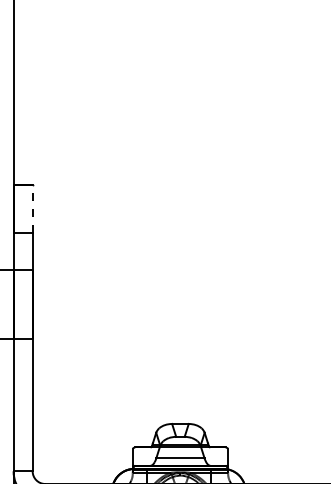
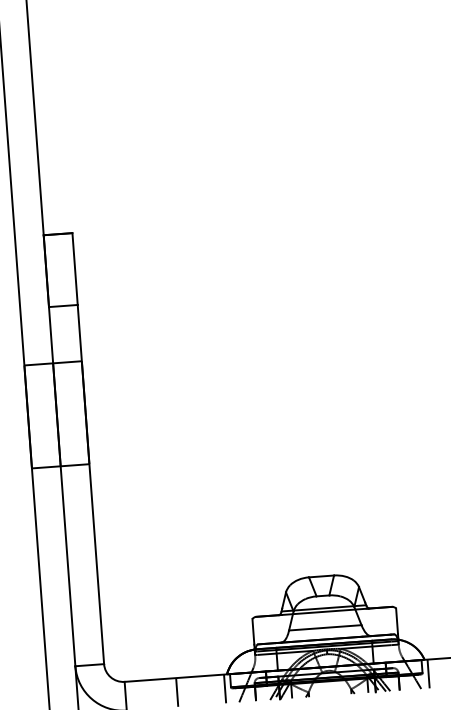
line: (32, 209) -> (74, 269), dashed -> solid

